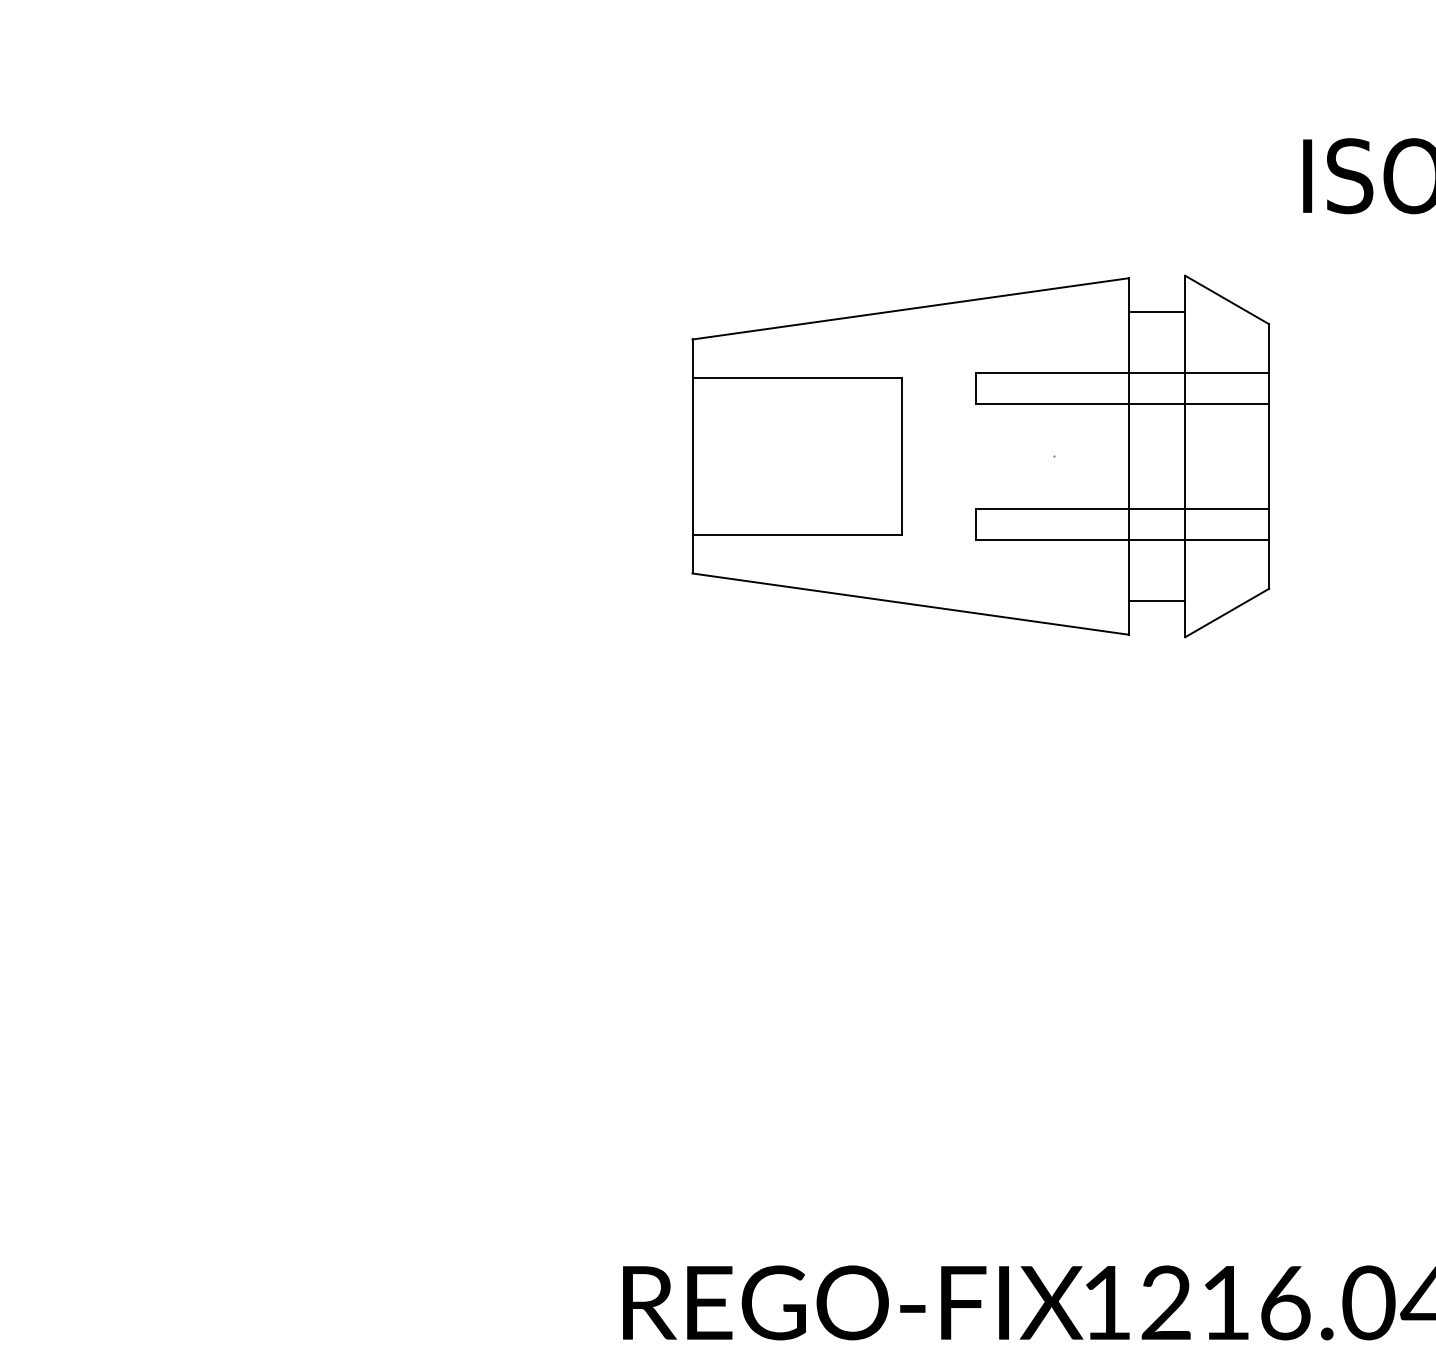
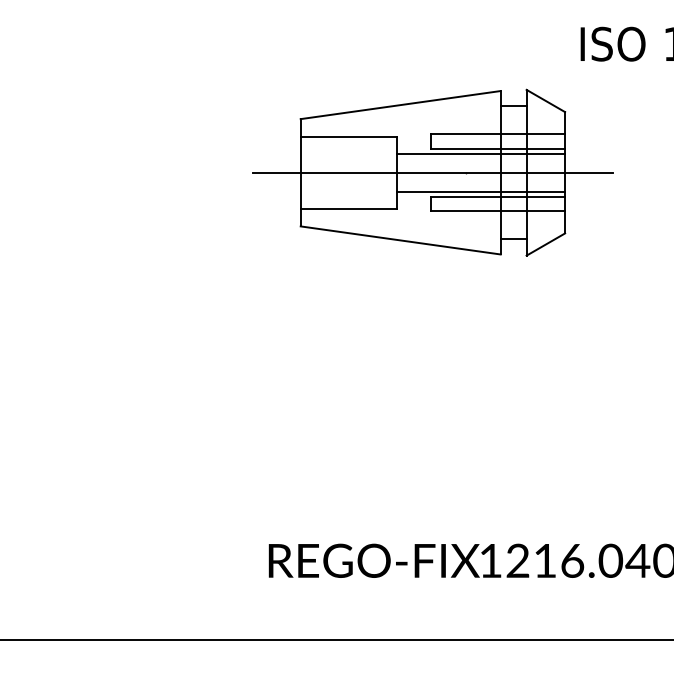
line: (1084, 414) -> (480, 153), added
line: (979, 455) -> (432, 172), added
line: (1084, 499) -> (480, 192), added

